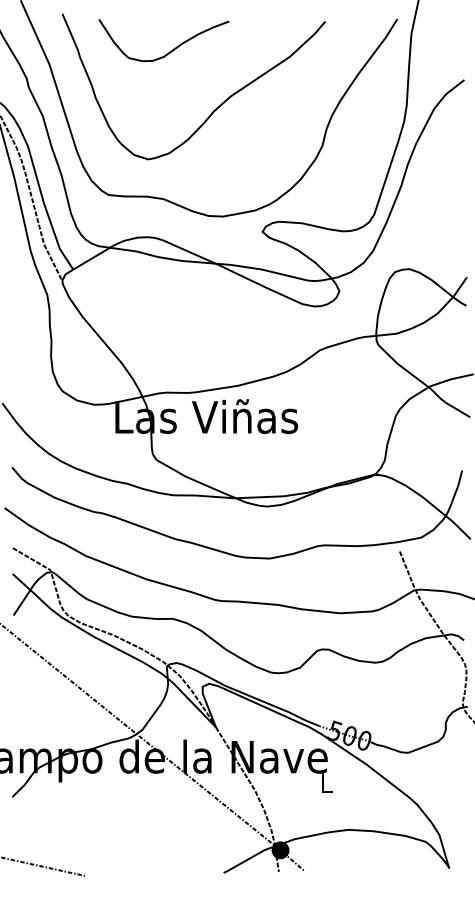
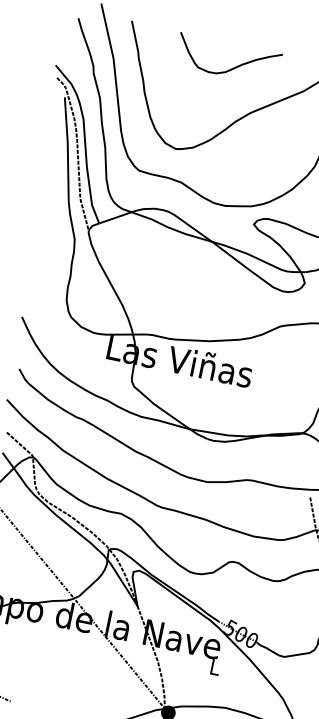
curve: (169, 51) -> (230, 68), moved

